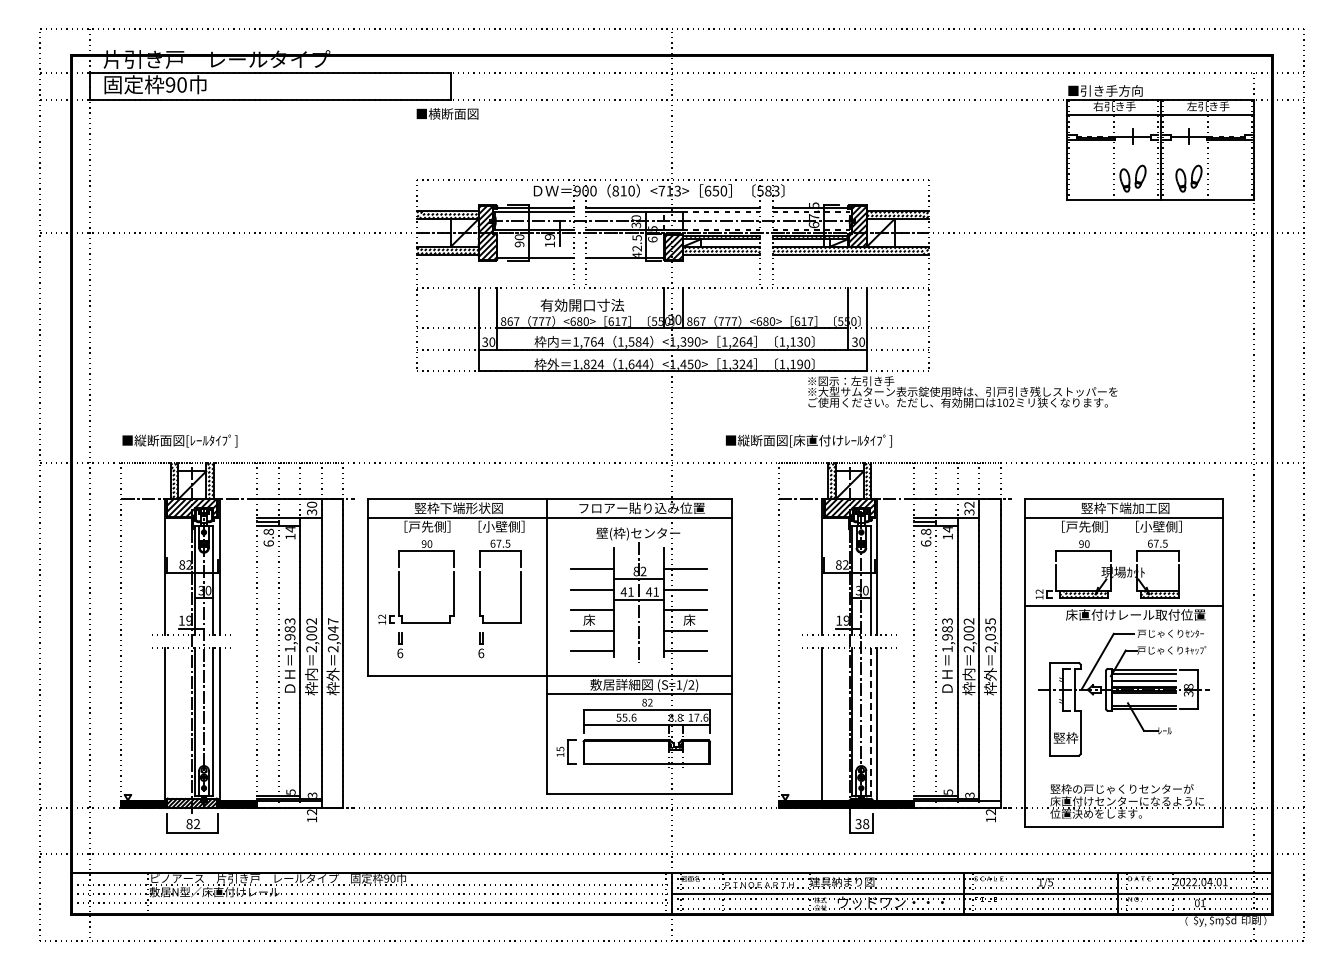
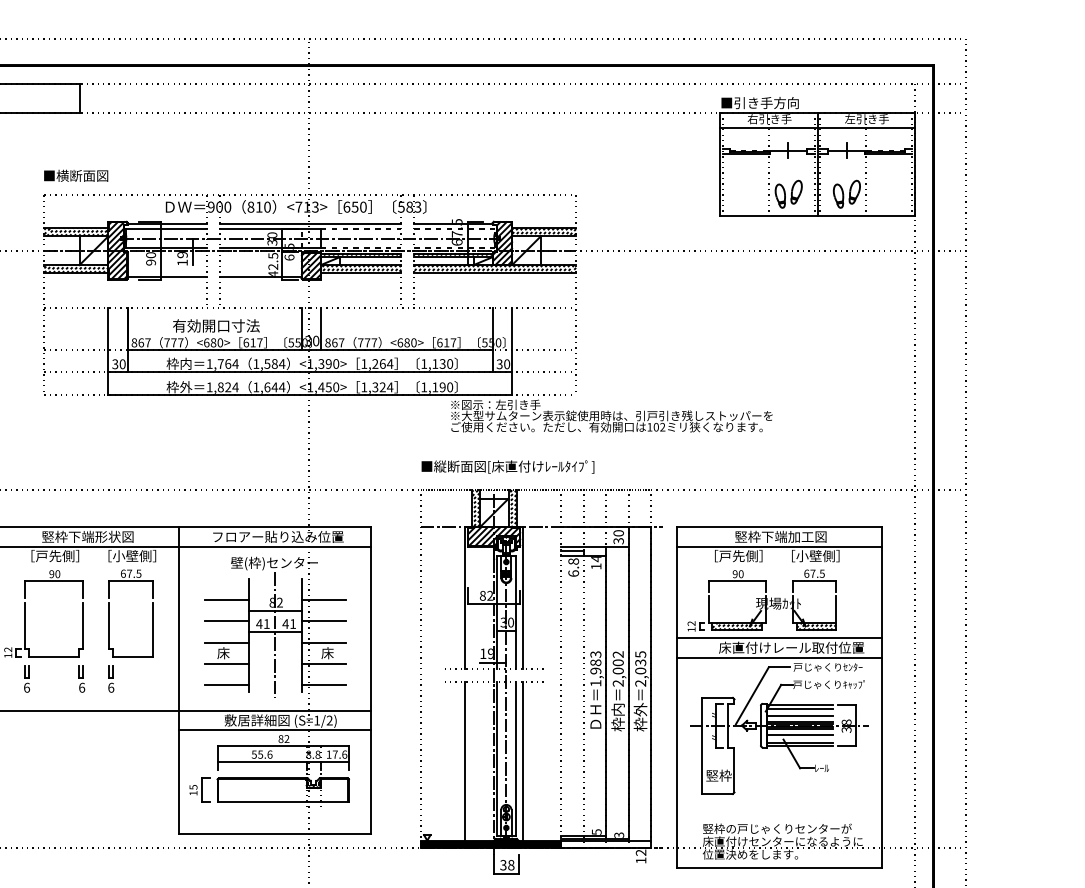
text: (447, 113) -> (76, 175), moved
text: (808, 440) -> (507, 466), moved
text: (969, 504) -> (618, 533), 32 -> 30
line: (1123, 624) -> (778, 657), added
part: (452, 645) -> (81, 679), added
line: (1143, 699) -> (799, 735), added
line: (870, 721) -> (515, 758), dashed -> solid

